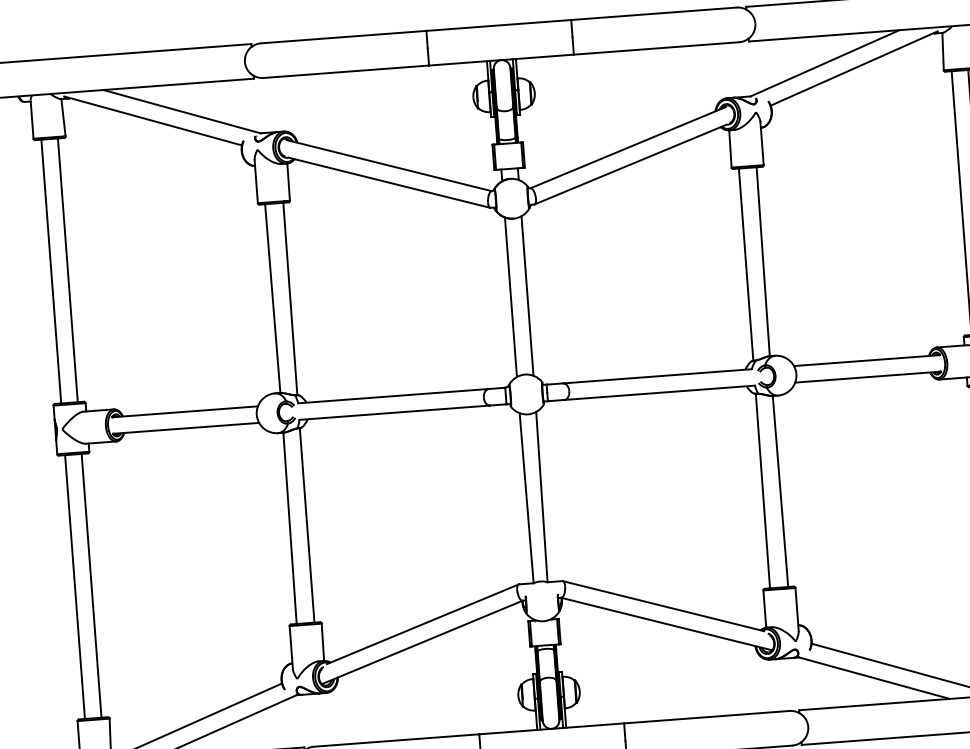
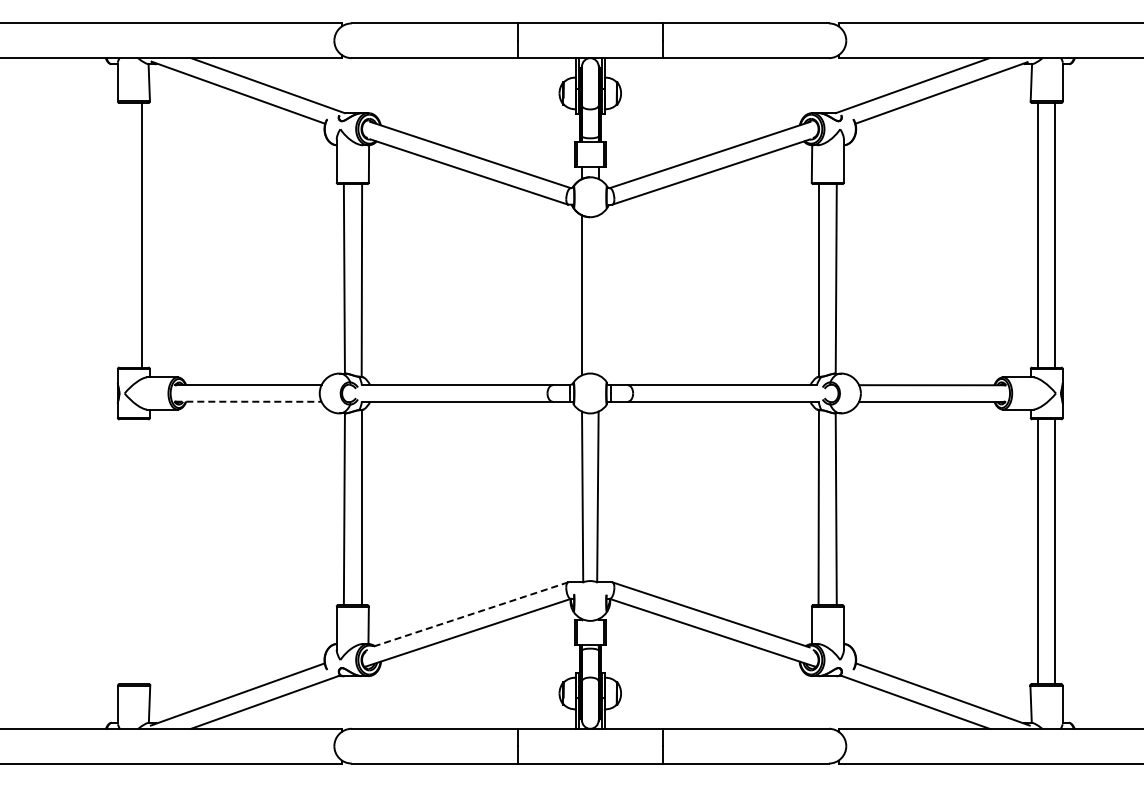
line: (51, 271) -> (125, 235), removed
line: (527, 296) -> (598, 295), removed
line: (186, 428) -> (248, 401), solid -> dashed
line: (91, 585) -> (142, 551), removed
line: (74, 586) -> (125, 551), removed
line: (422, 623) -> (469, 614), solid -> dashed

